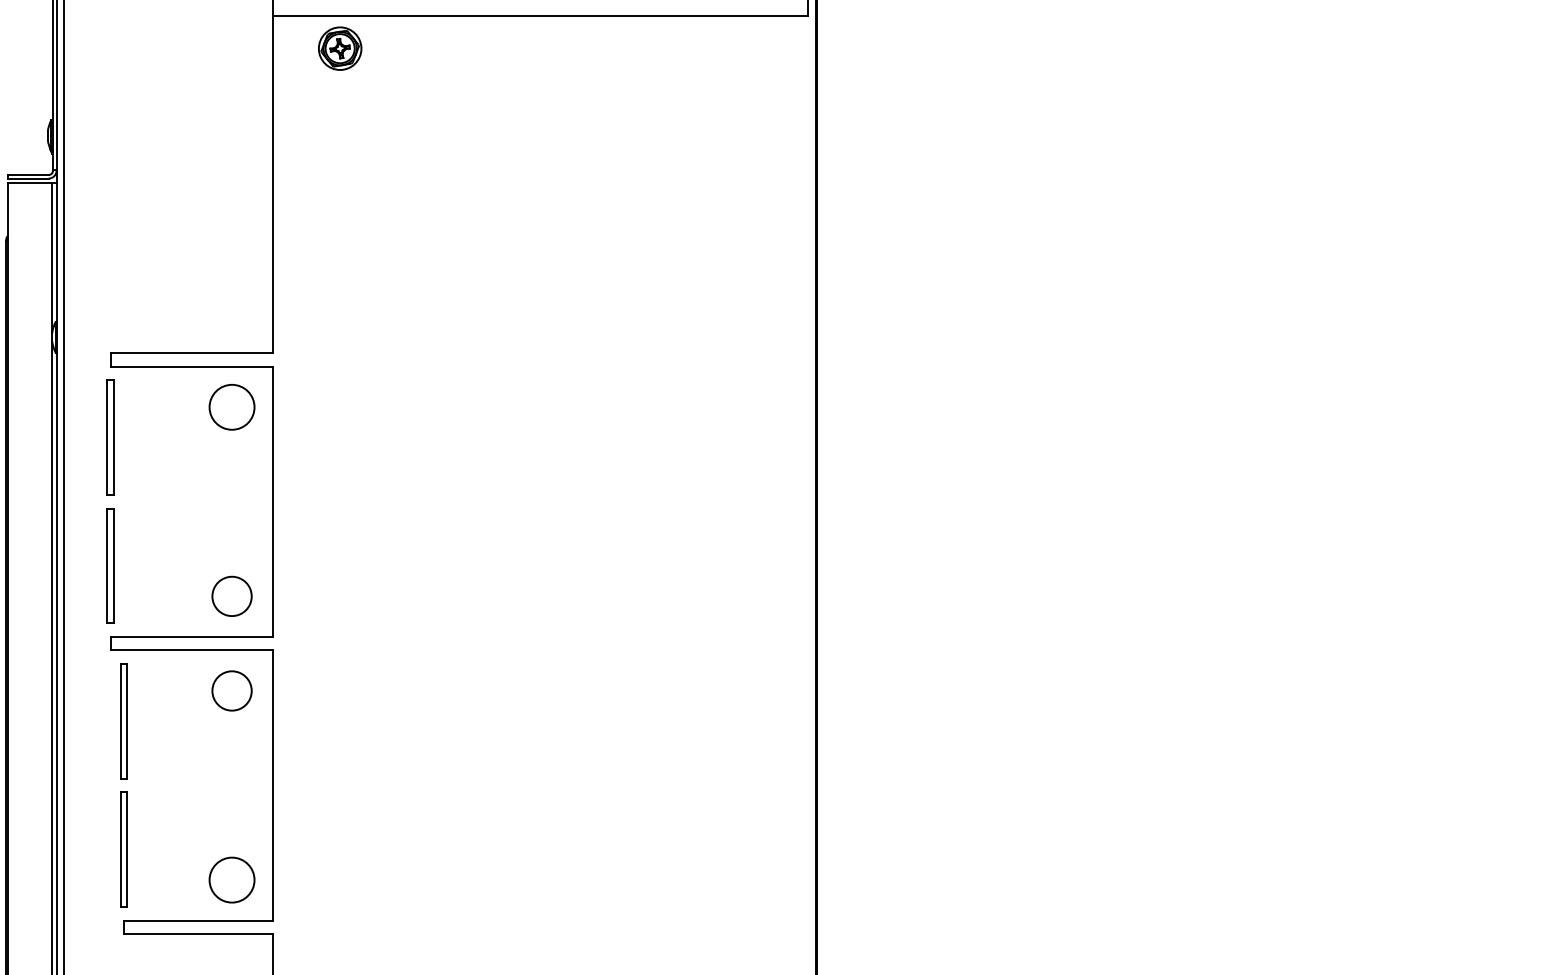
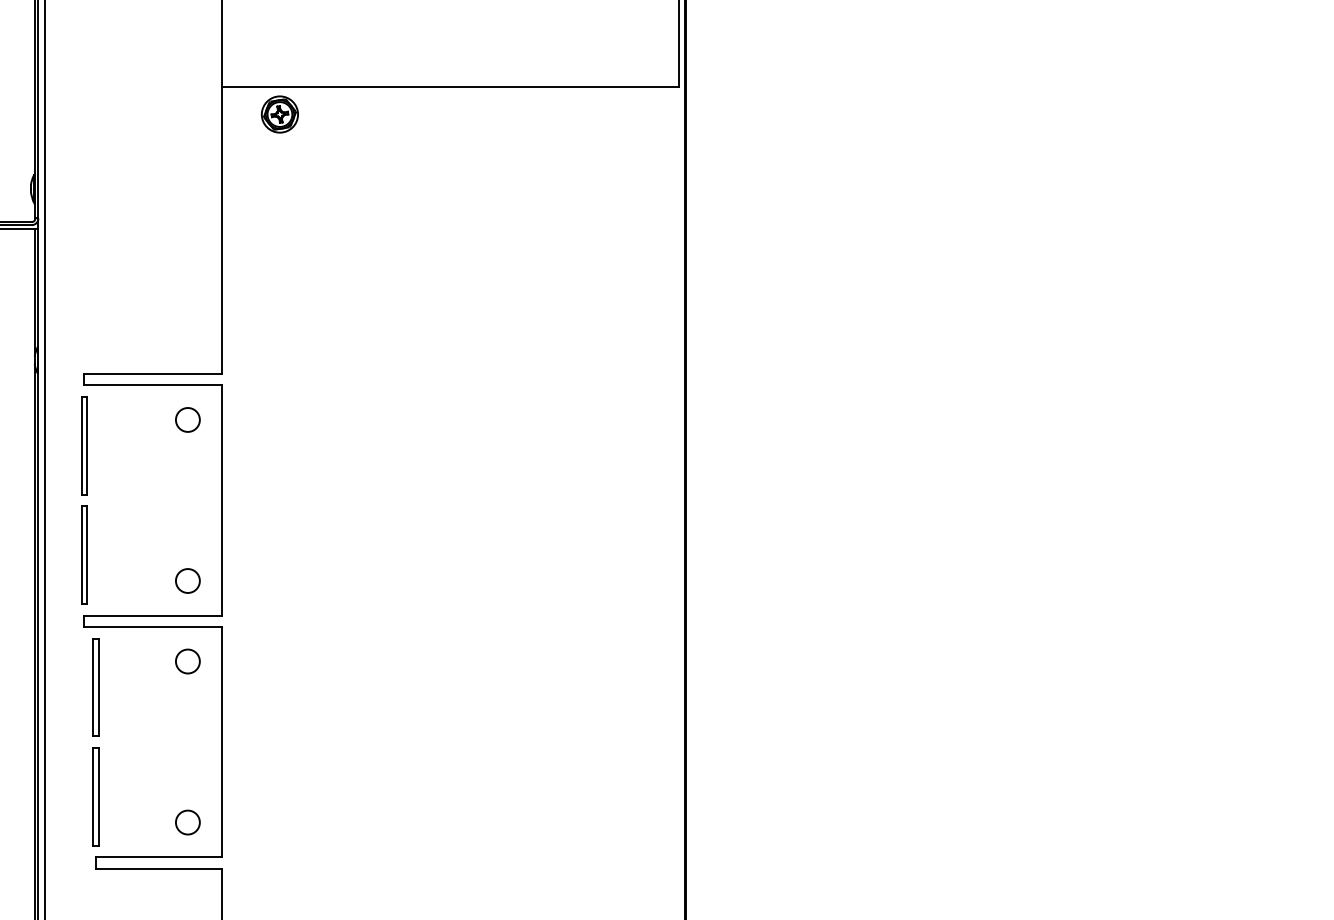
circle: (231, 406) -> (187, 419), size x0.62
circle: (231, 595) -> (187, 580), size x0.71
circle: (231, 690) -> (187, 661), size x0.71
circle: (231, 879) -> (187, 822), size x0.62

